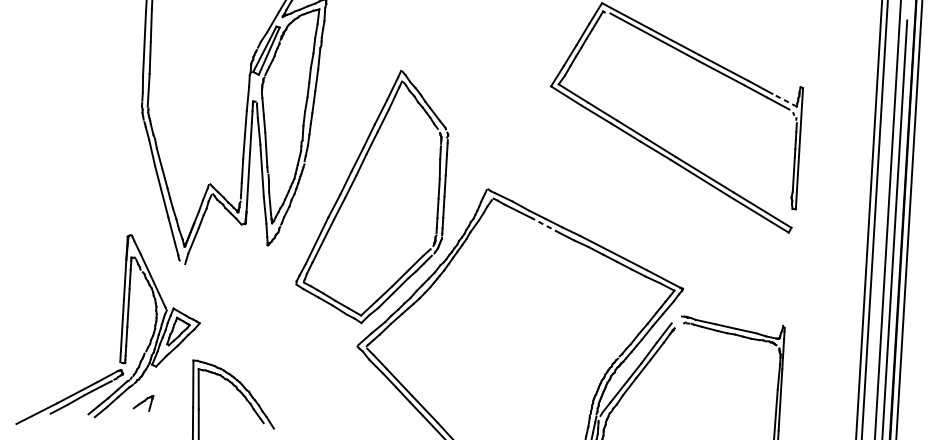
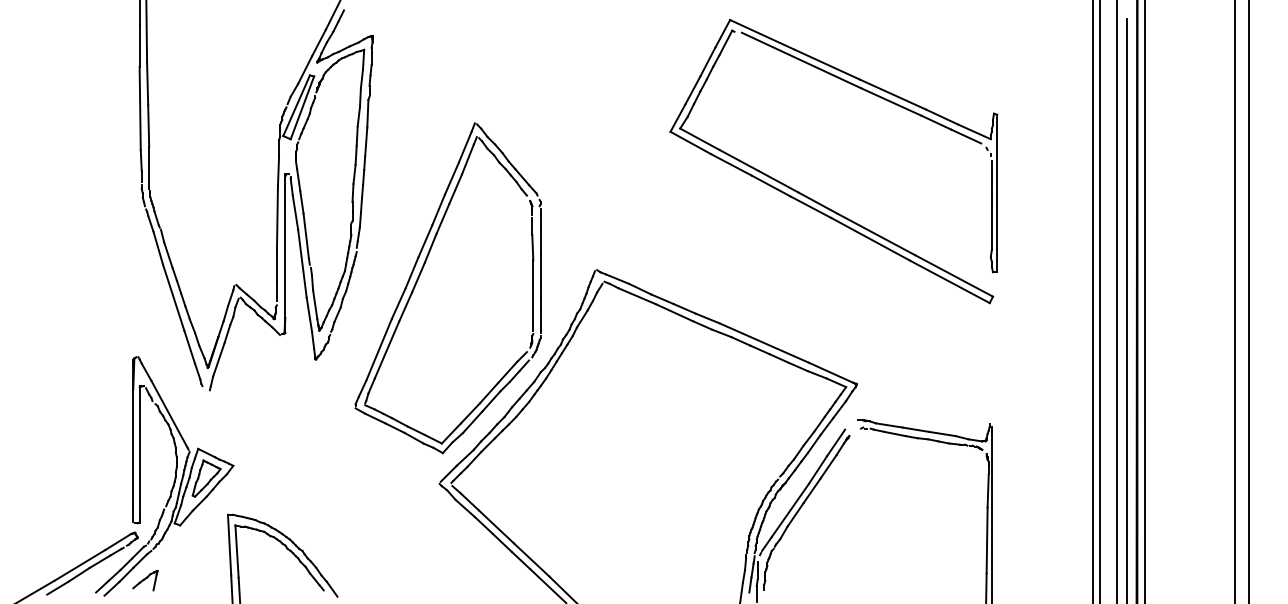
line: (784, 99) -> (973, 131), dashed -> solid
line: (545, 225) -> (674, 312), dashed -> solid
part: (143, 402) -> (145, 580), moved

